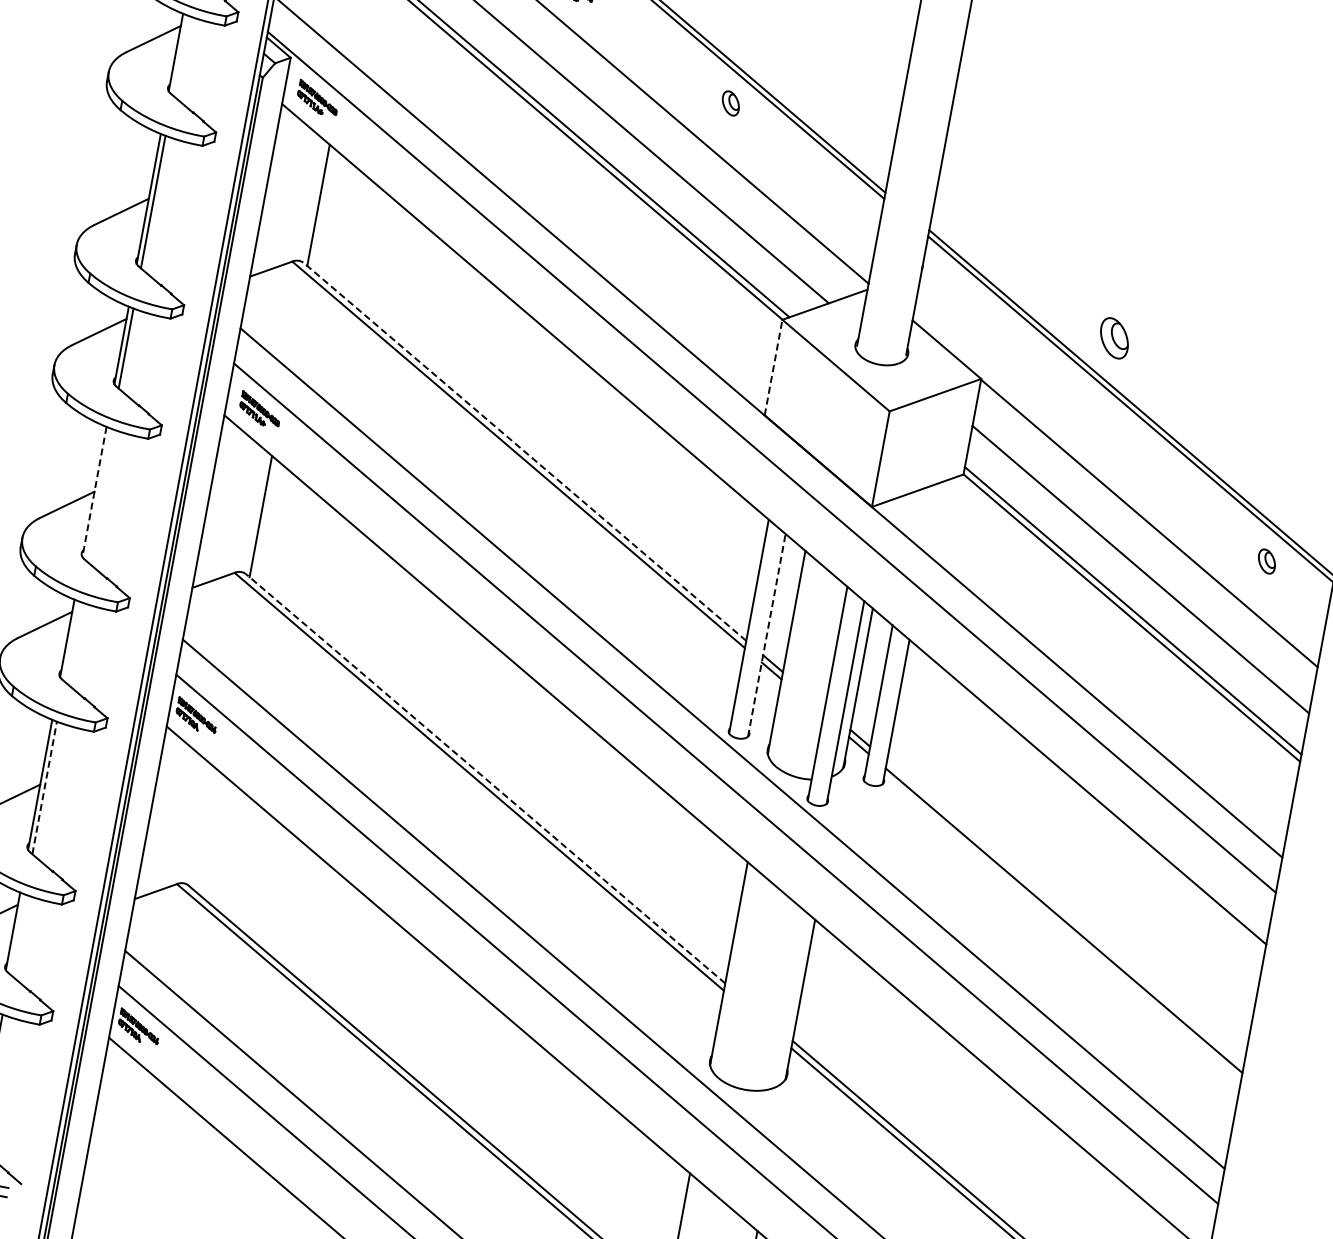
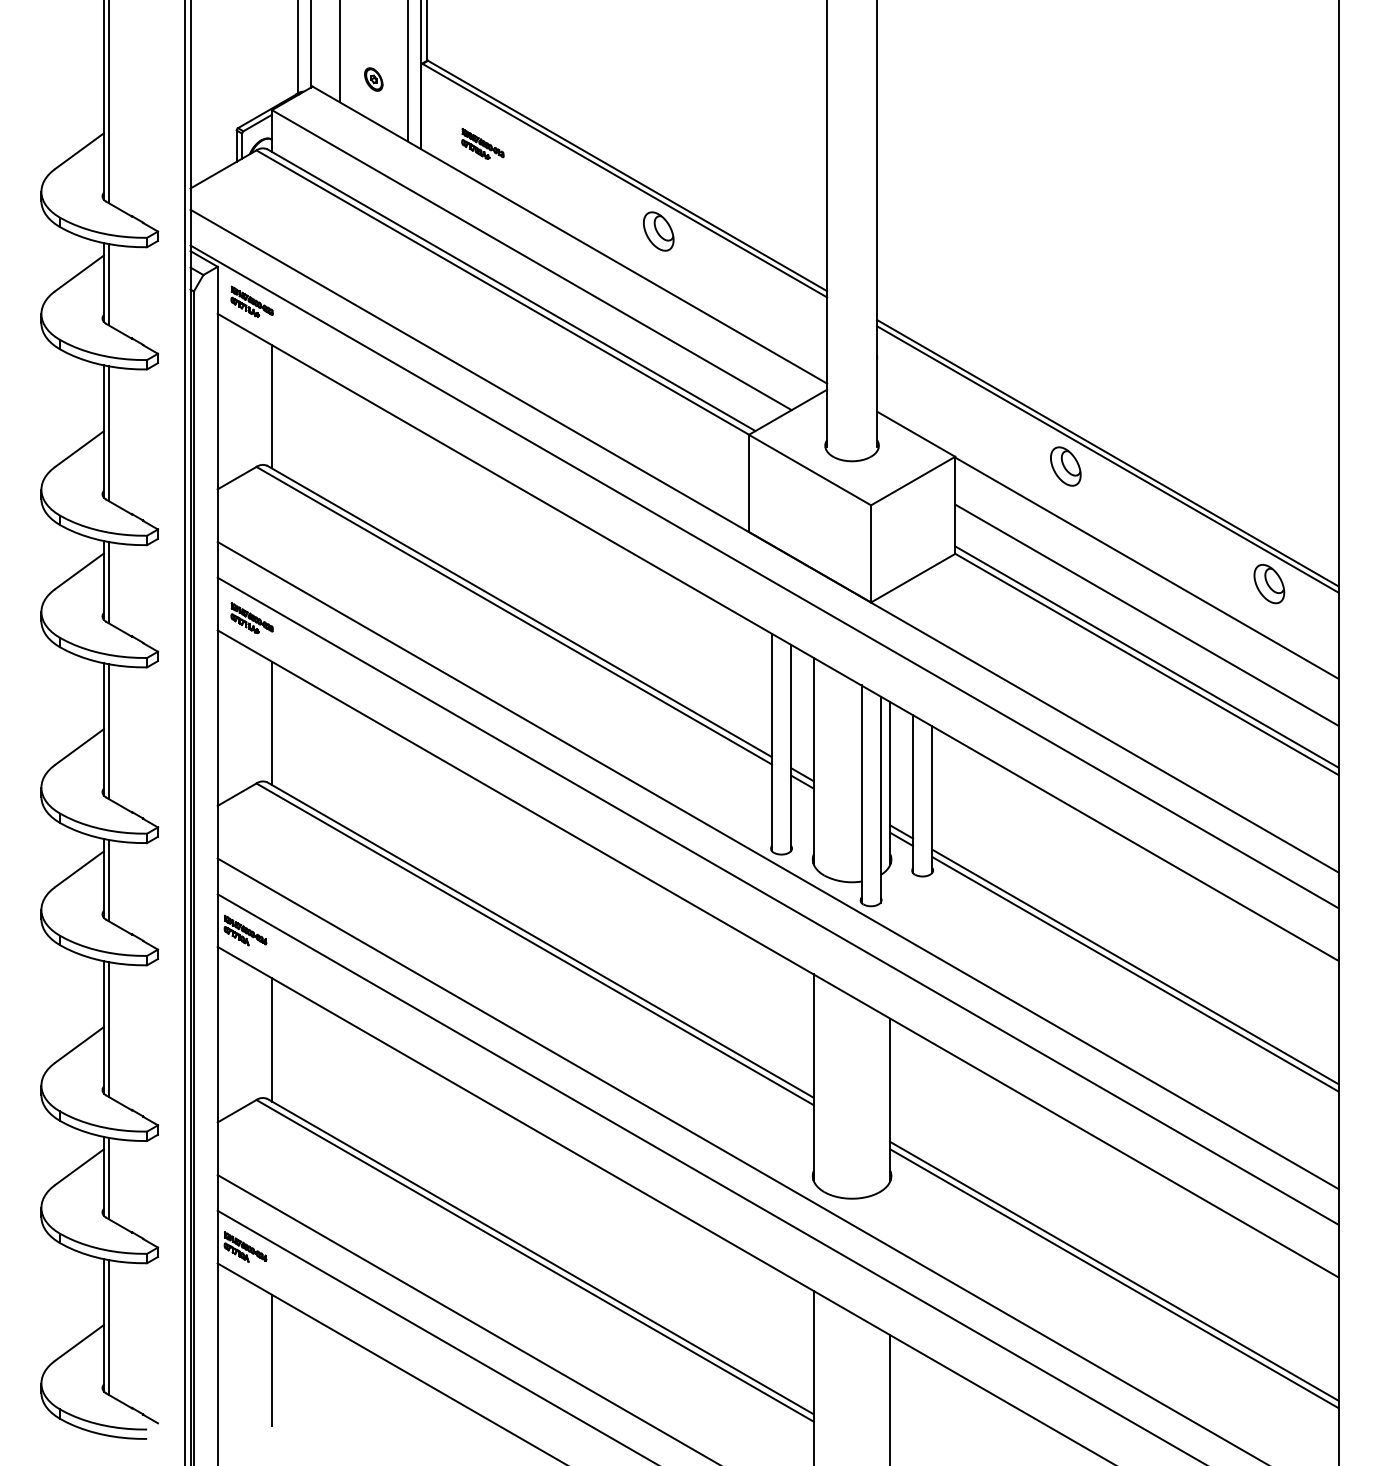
line: (180, 55) -> (108, 284), added
part: (730, 103) -> (658, 231), size x1.67
part: (1114, 338) -> (1065, 466), moved
line: (773, 367) -> (748, 483), dashed -> solid
line: (524, 451) -> (519, 611), dashed -> solid
line: (94, 491) -> (103, 729), dashed -> solid
line: (98, 494) -> (108, 731), added
part: (1266, 561) -> (1269, 584), size x1.67
line: (767, 635) -> (791, 747), dashed -> solid
line: (71, 641) -> (108, 880), added
line: (485, 778) -> (540, 939), dashed -> solid
line: (44, 787) -> (108, 1029), dashed -> solid
line: (202, 827) -> (271, 1039), added
line: (1065, 913) -> (1135, 966), added
line: (17, 934) -> (108, 1178), added
line: (144, 1141) -> (271, 1359), added

